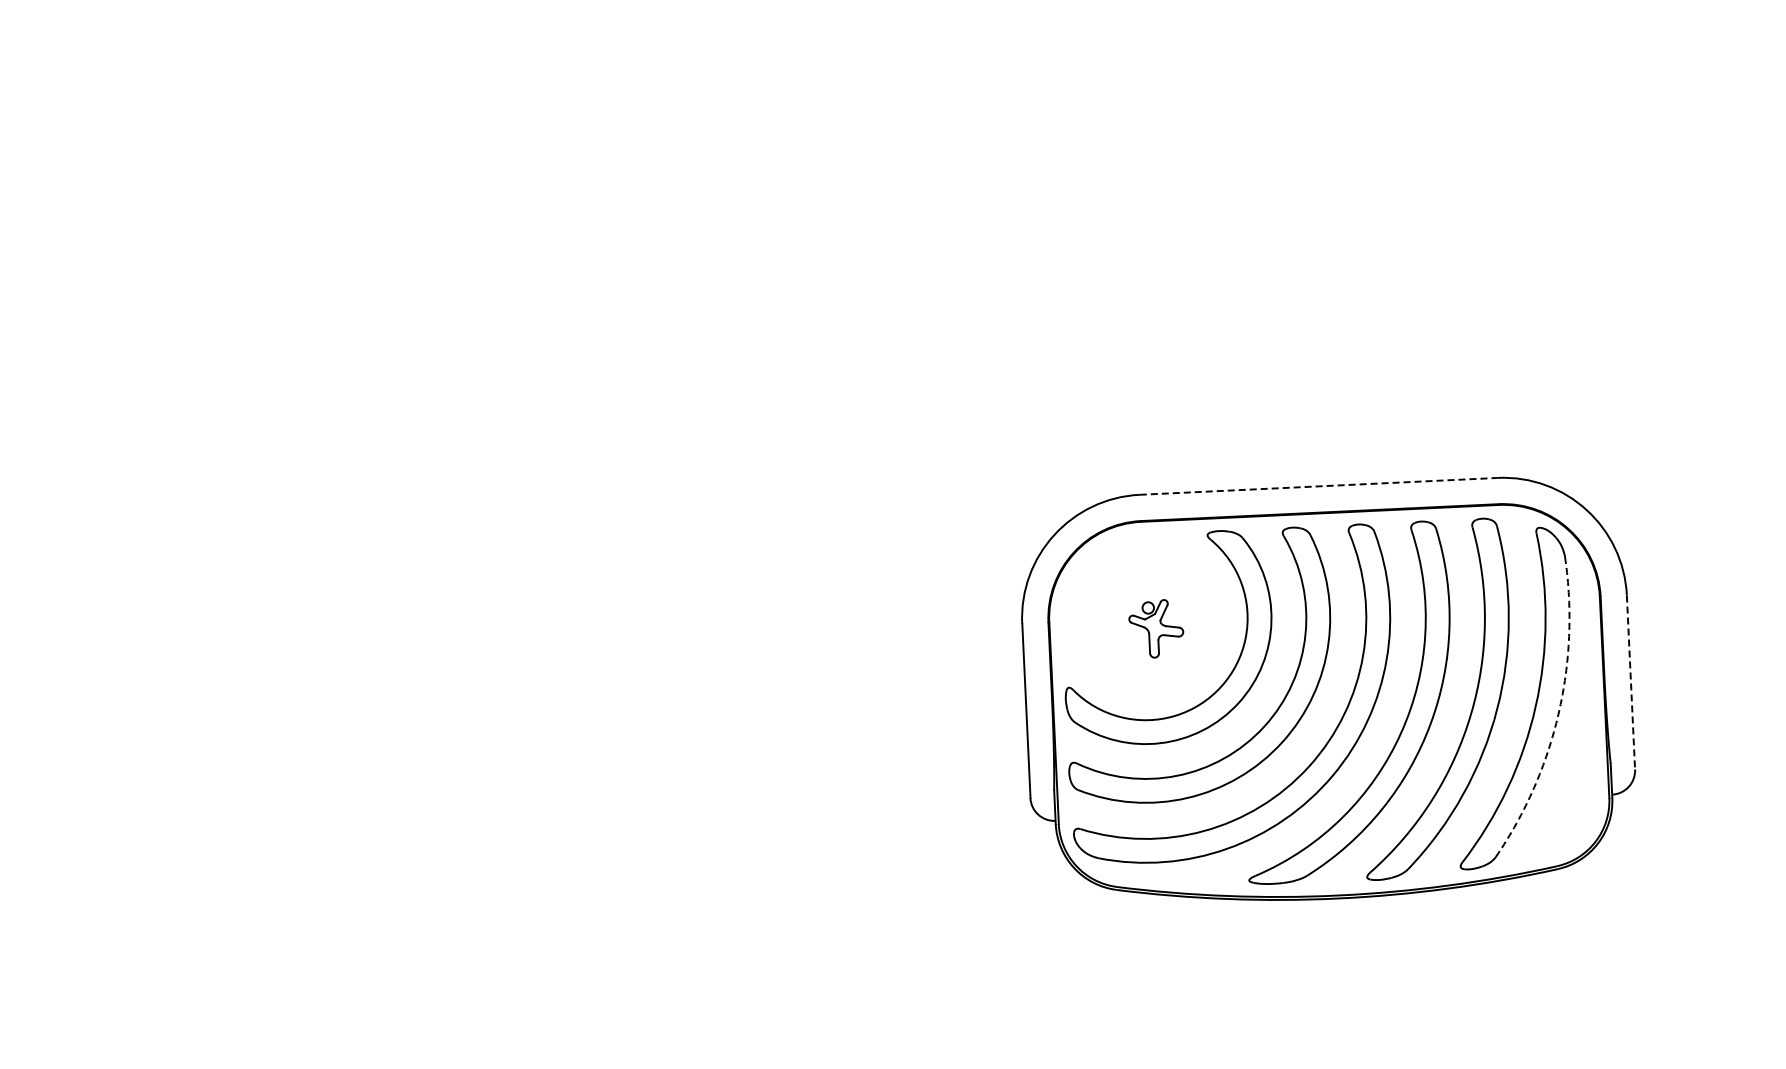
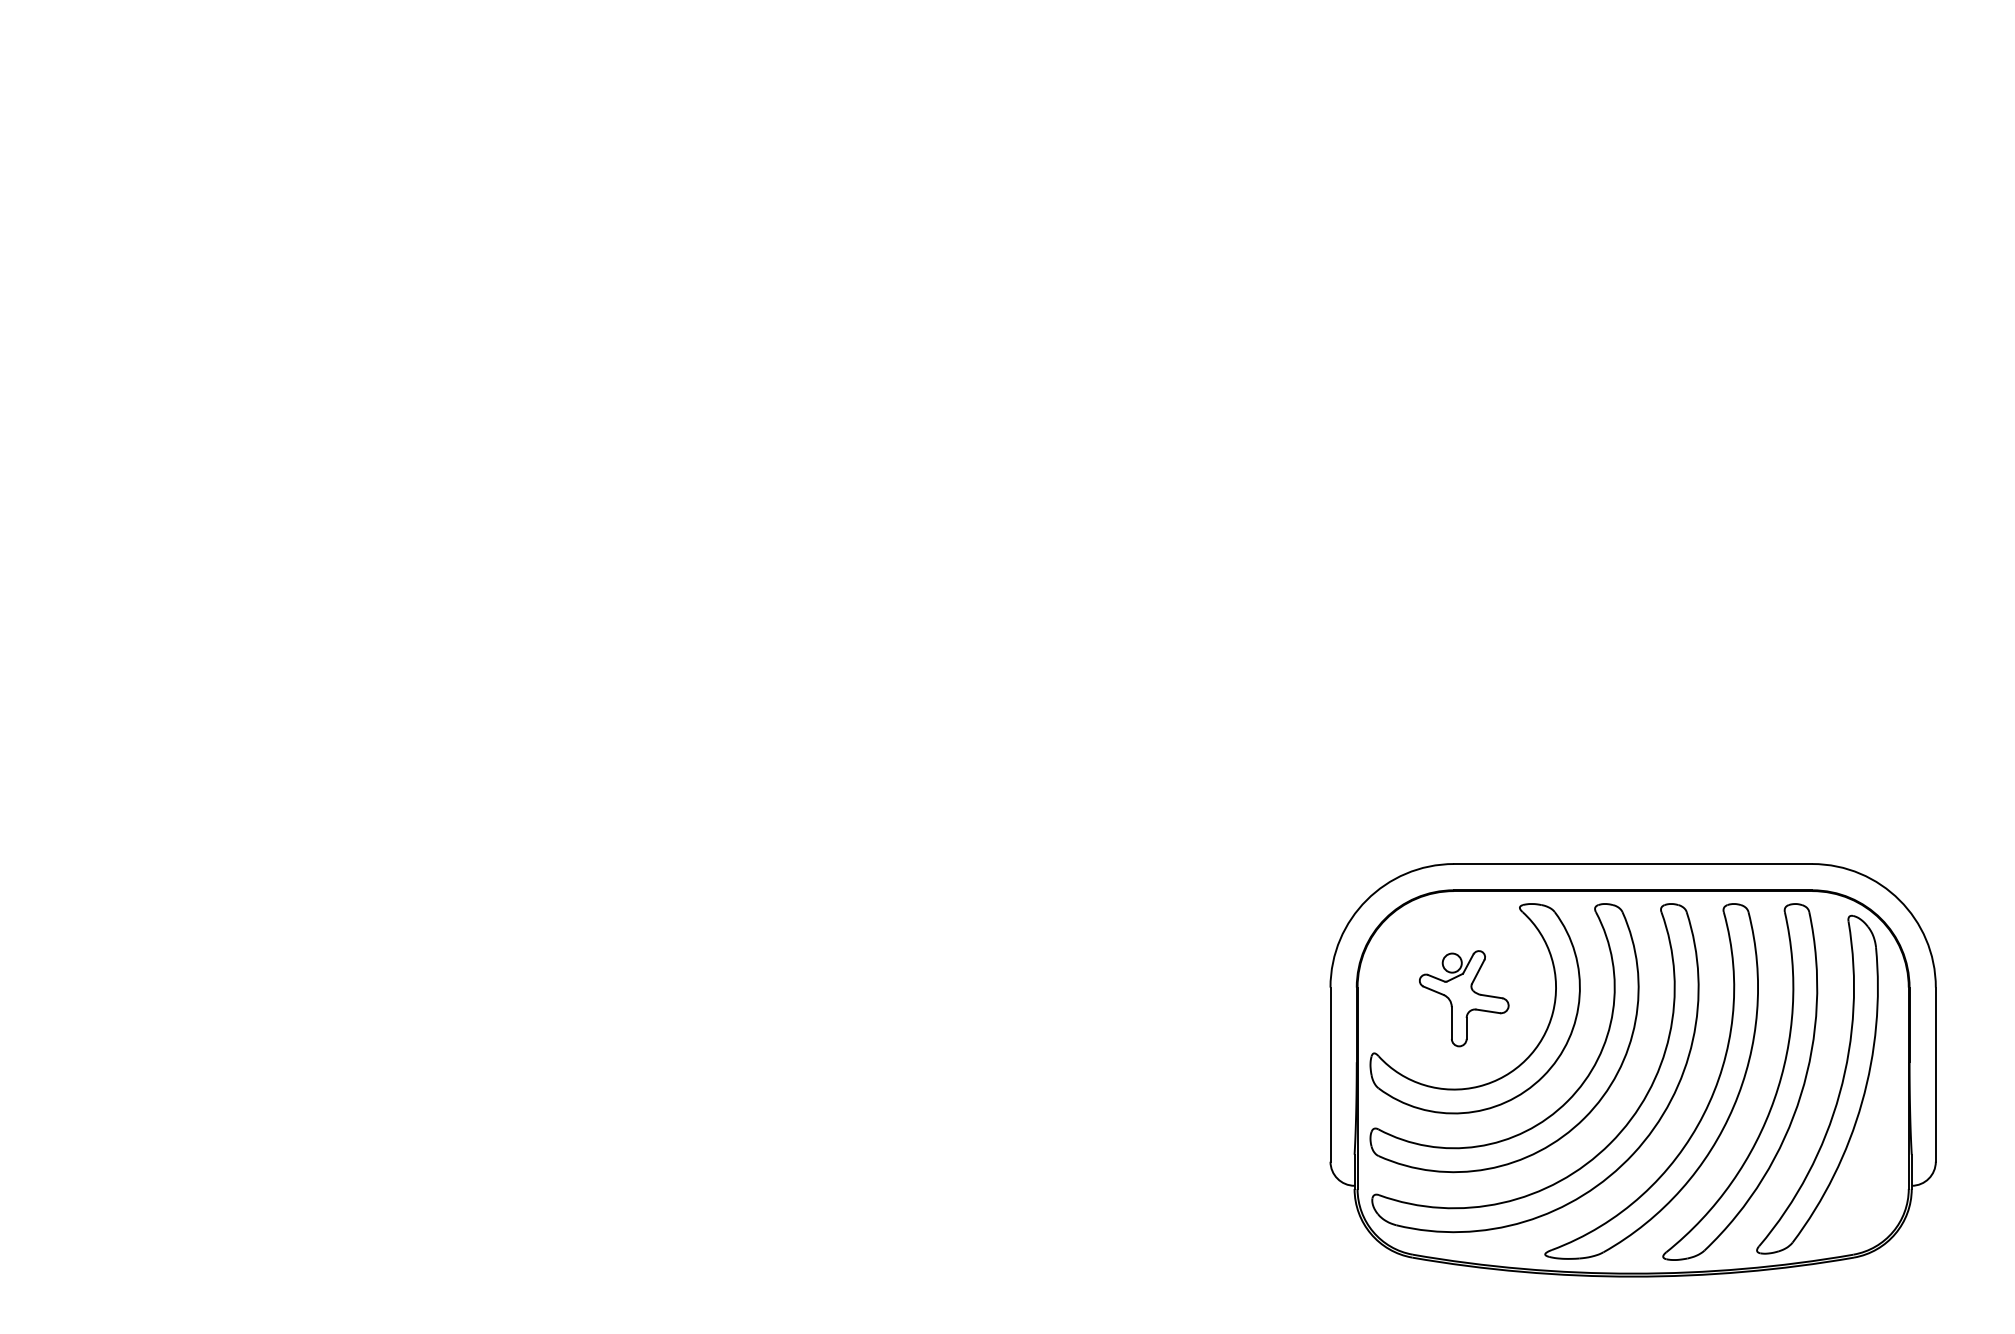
line: (1319, 486) -> (1633, 864), dashed -> solid
part: (1156, 628) -> (1464, 998), size x1.67
line: (1630, 683) -> (1935, 1075), dashed -> solid
arc: (1559, 713) -> (1862, 1102), dashed -> solid

